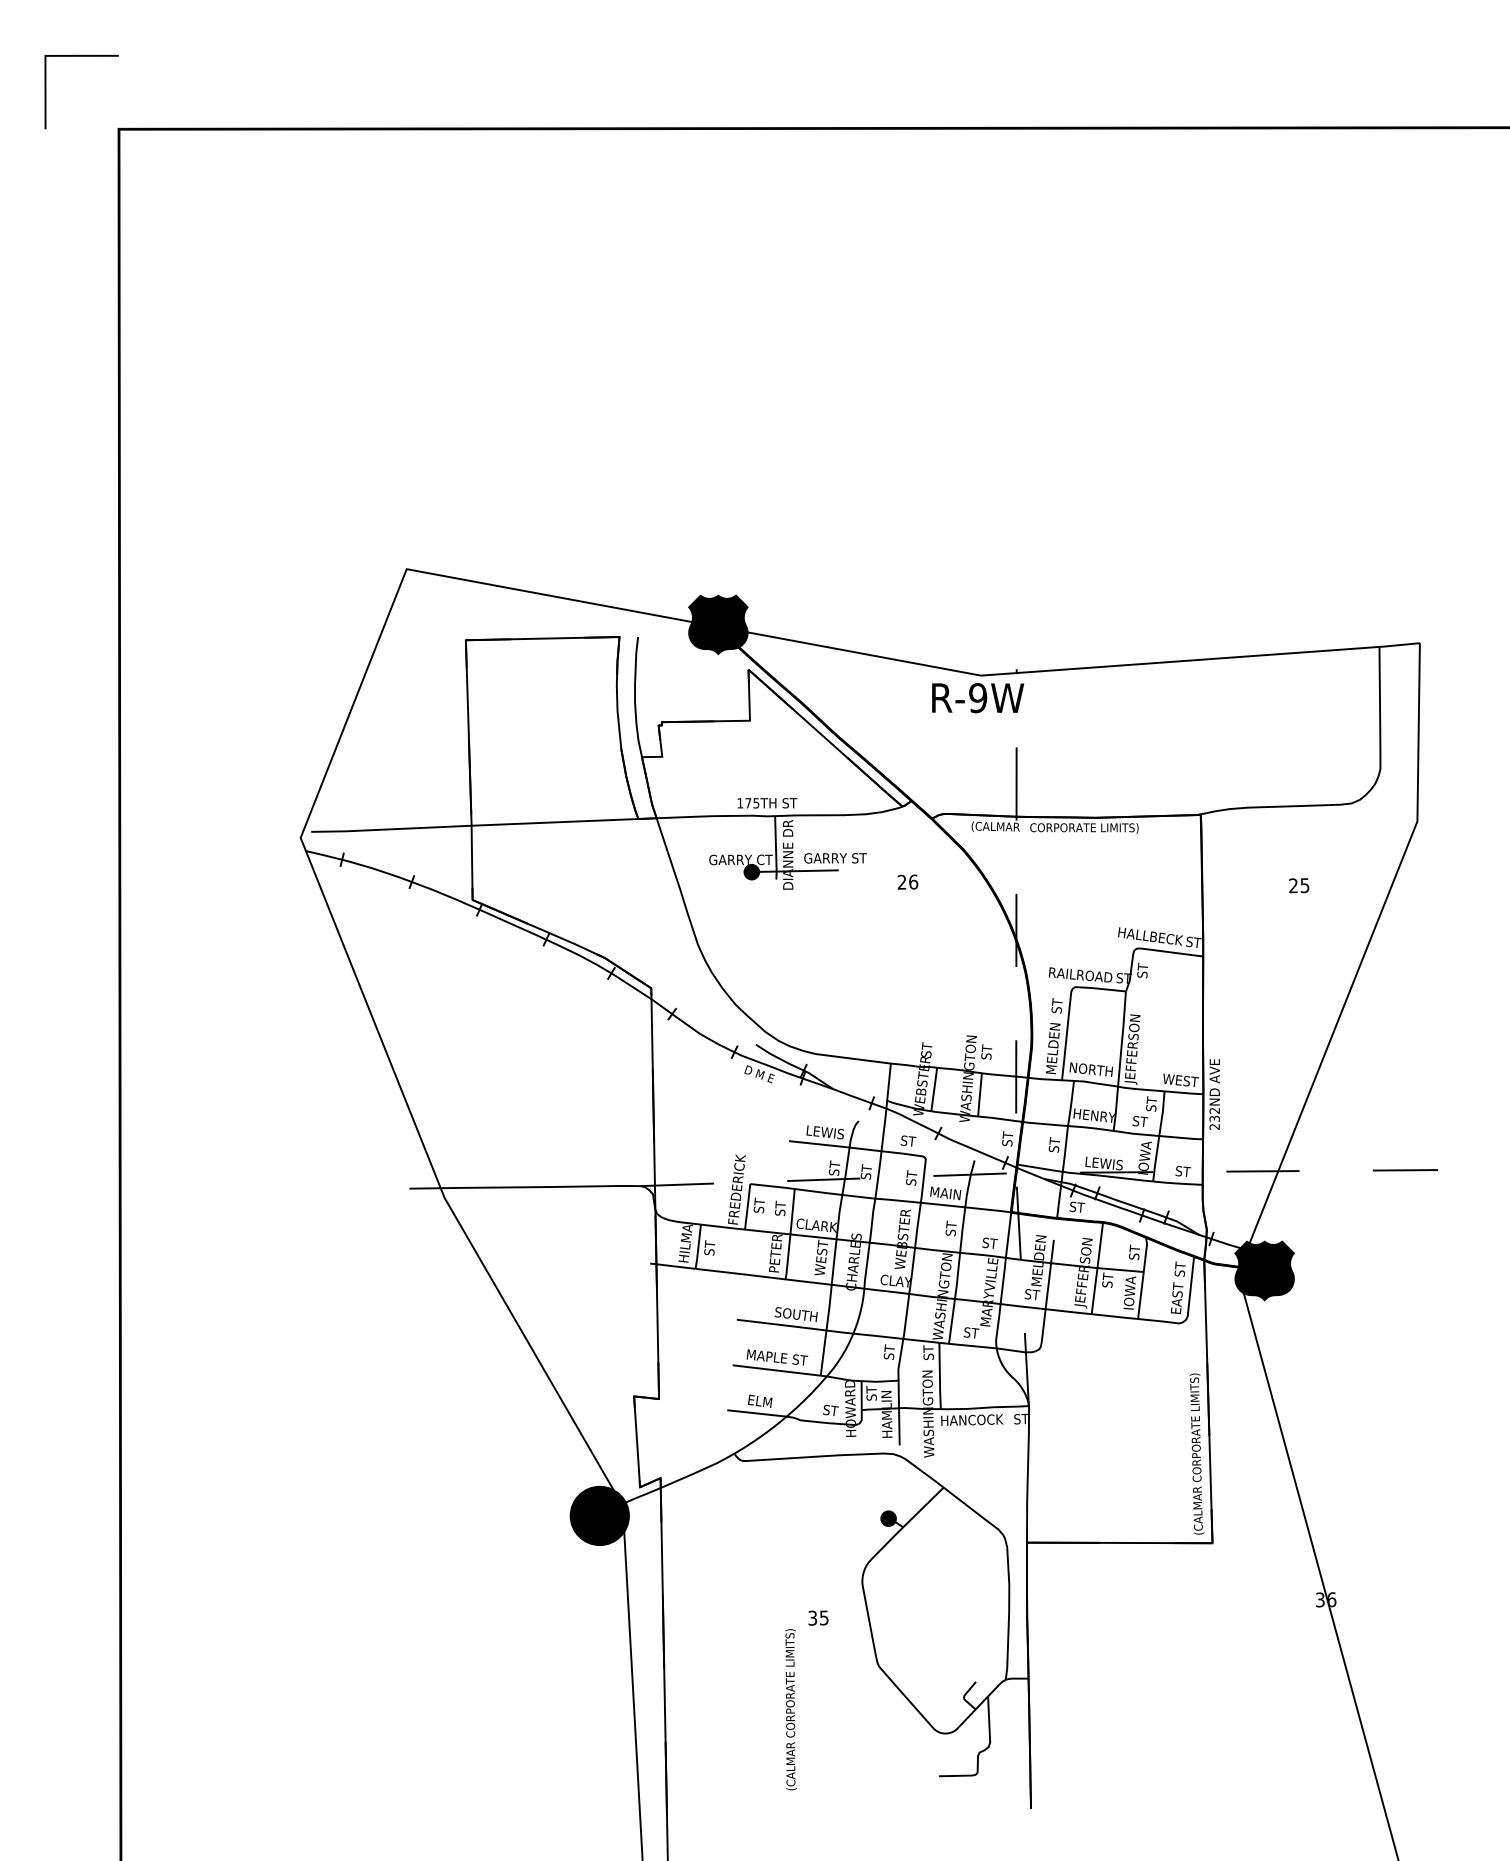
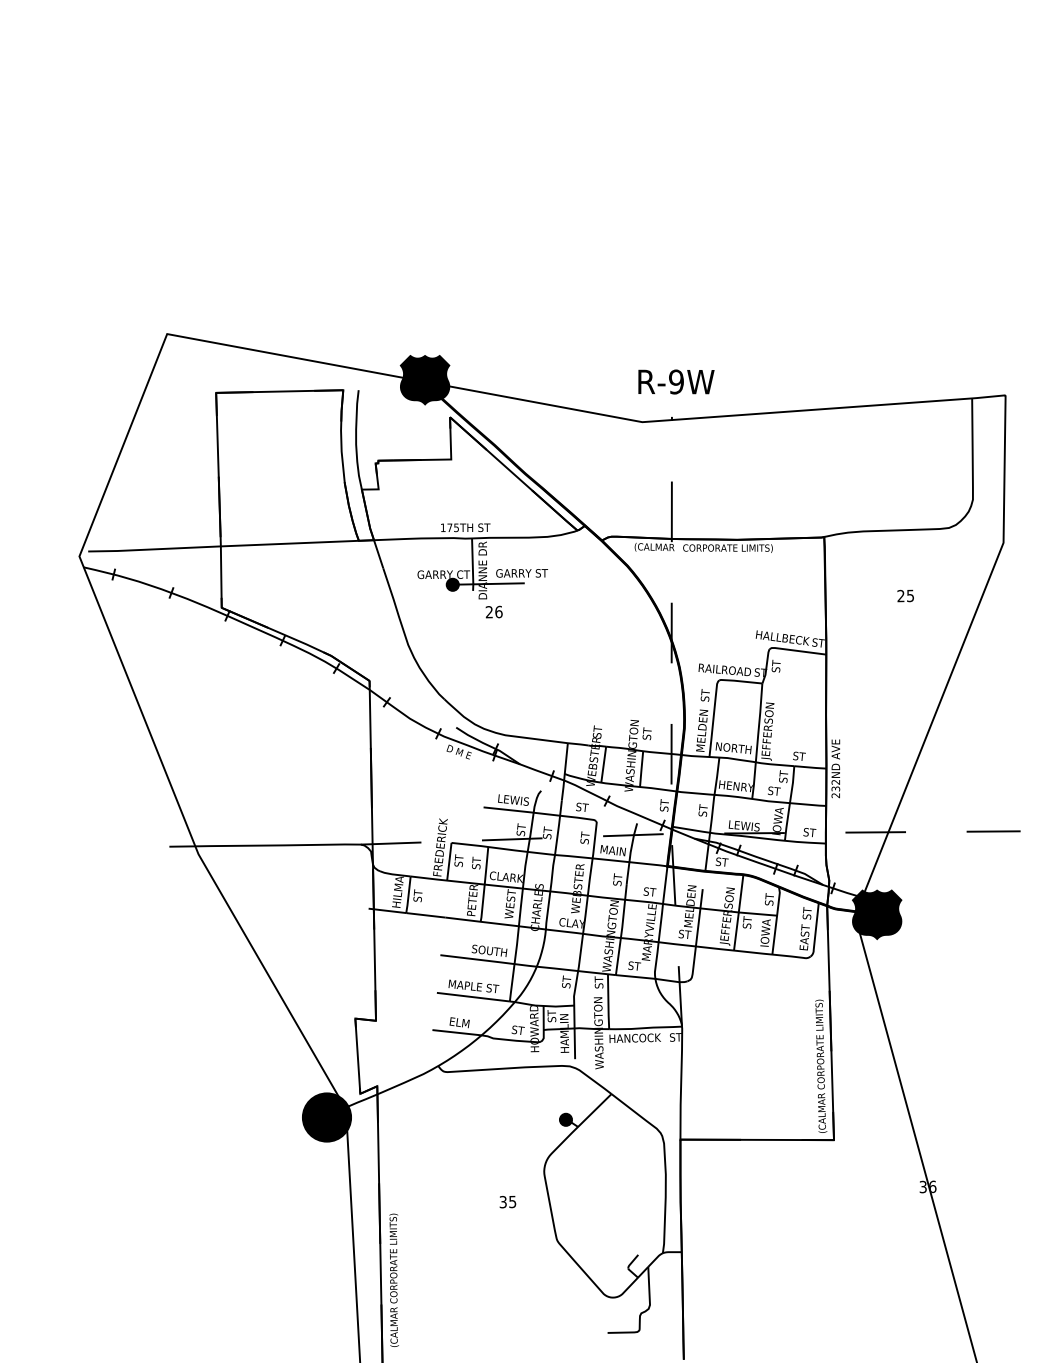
text: (978, 698) -> (676, 382), moved
text: (907, 881) -> (493, 611), moved
text: (1180, 1080) -> (807, 757), WEST -> ST
text: (790, 1709) -> (393, 1280), moved

